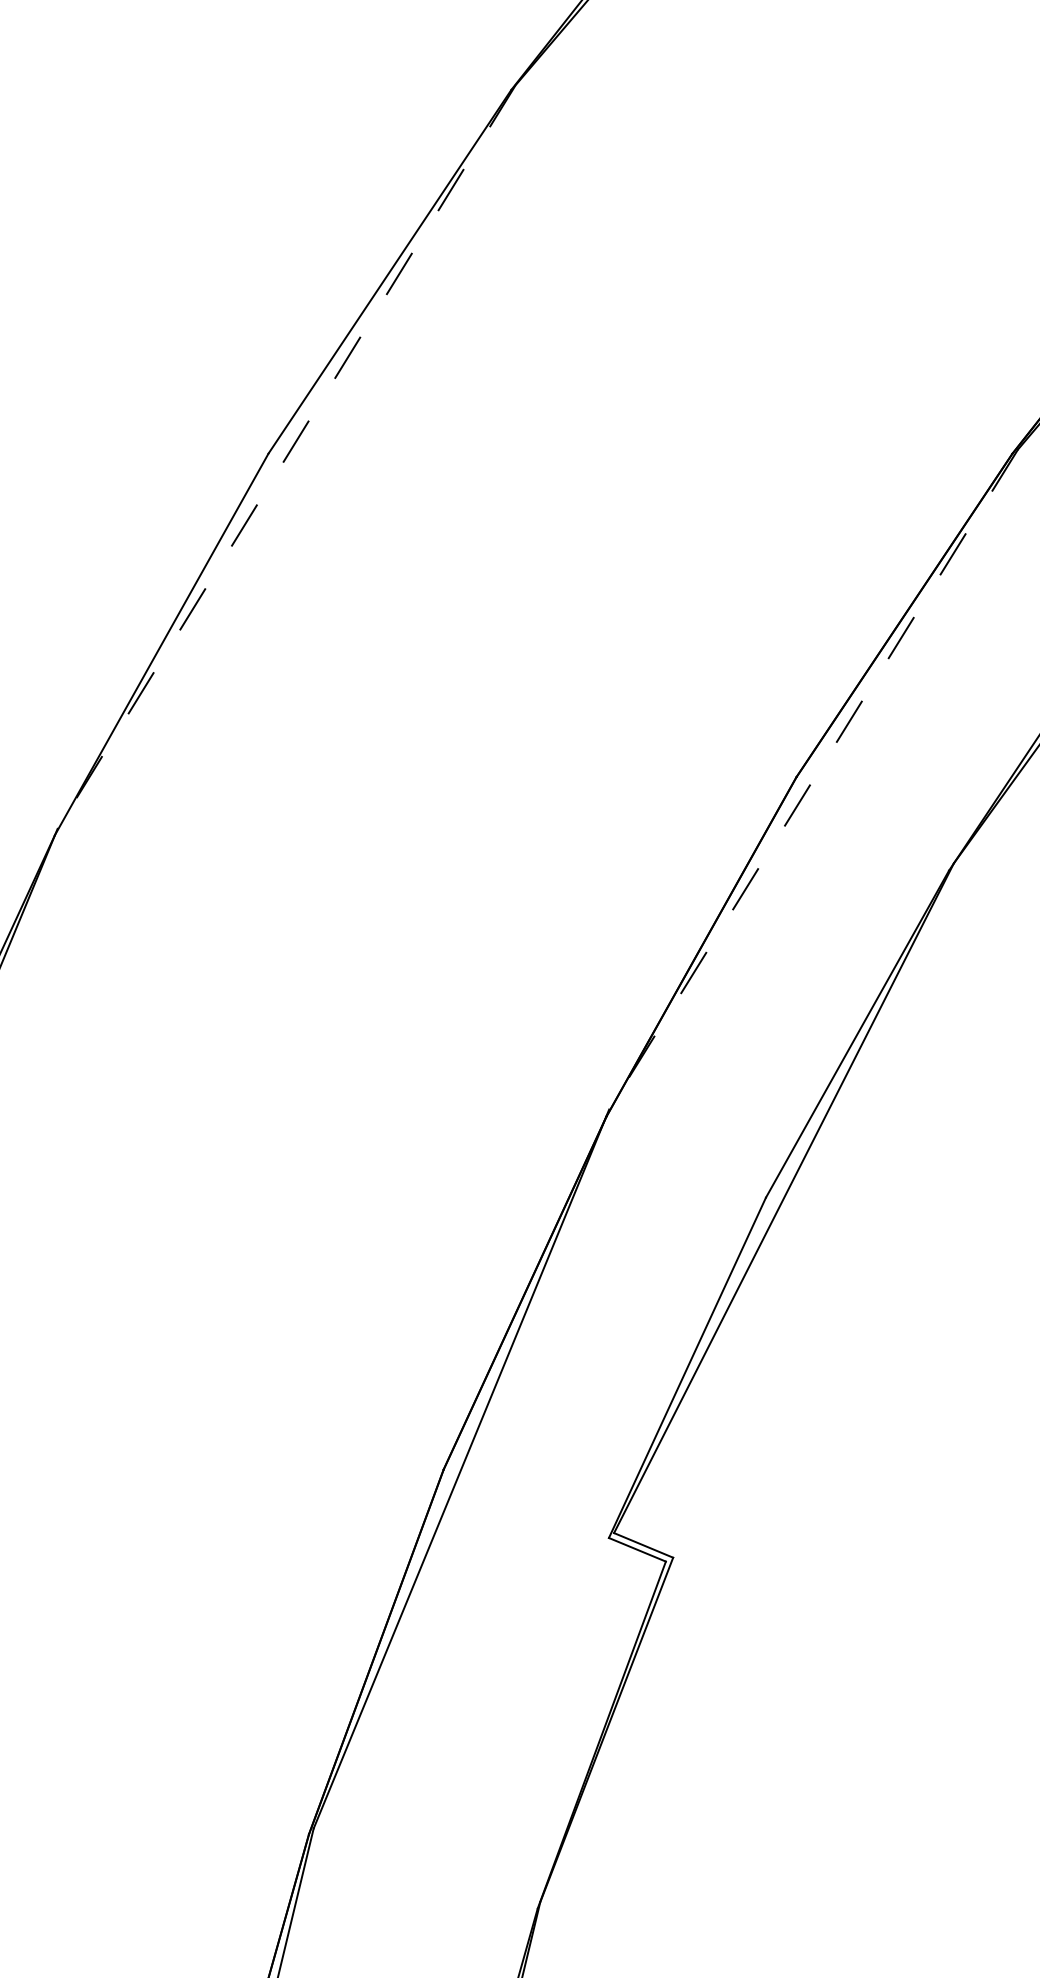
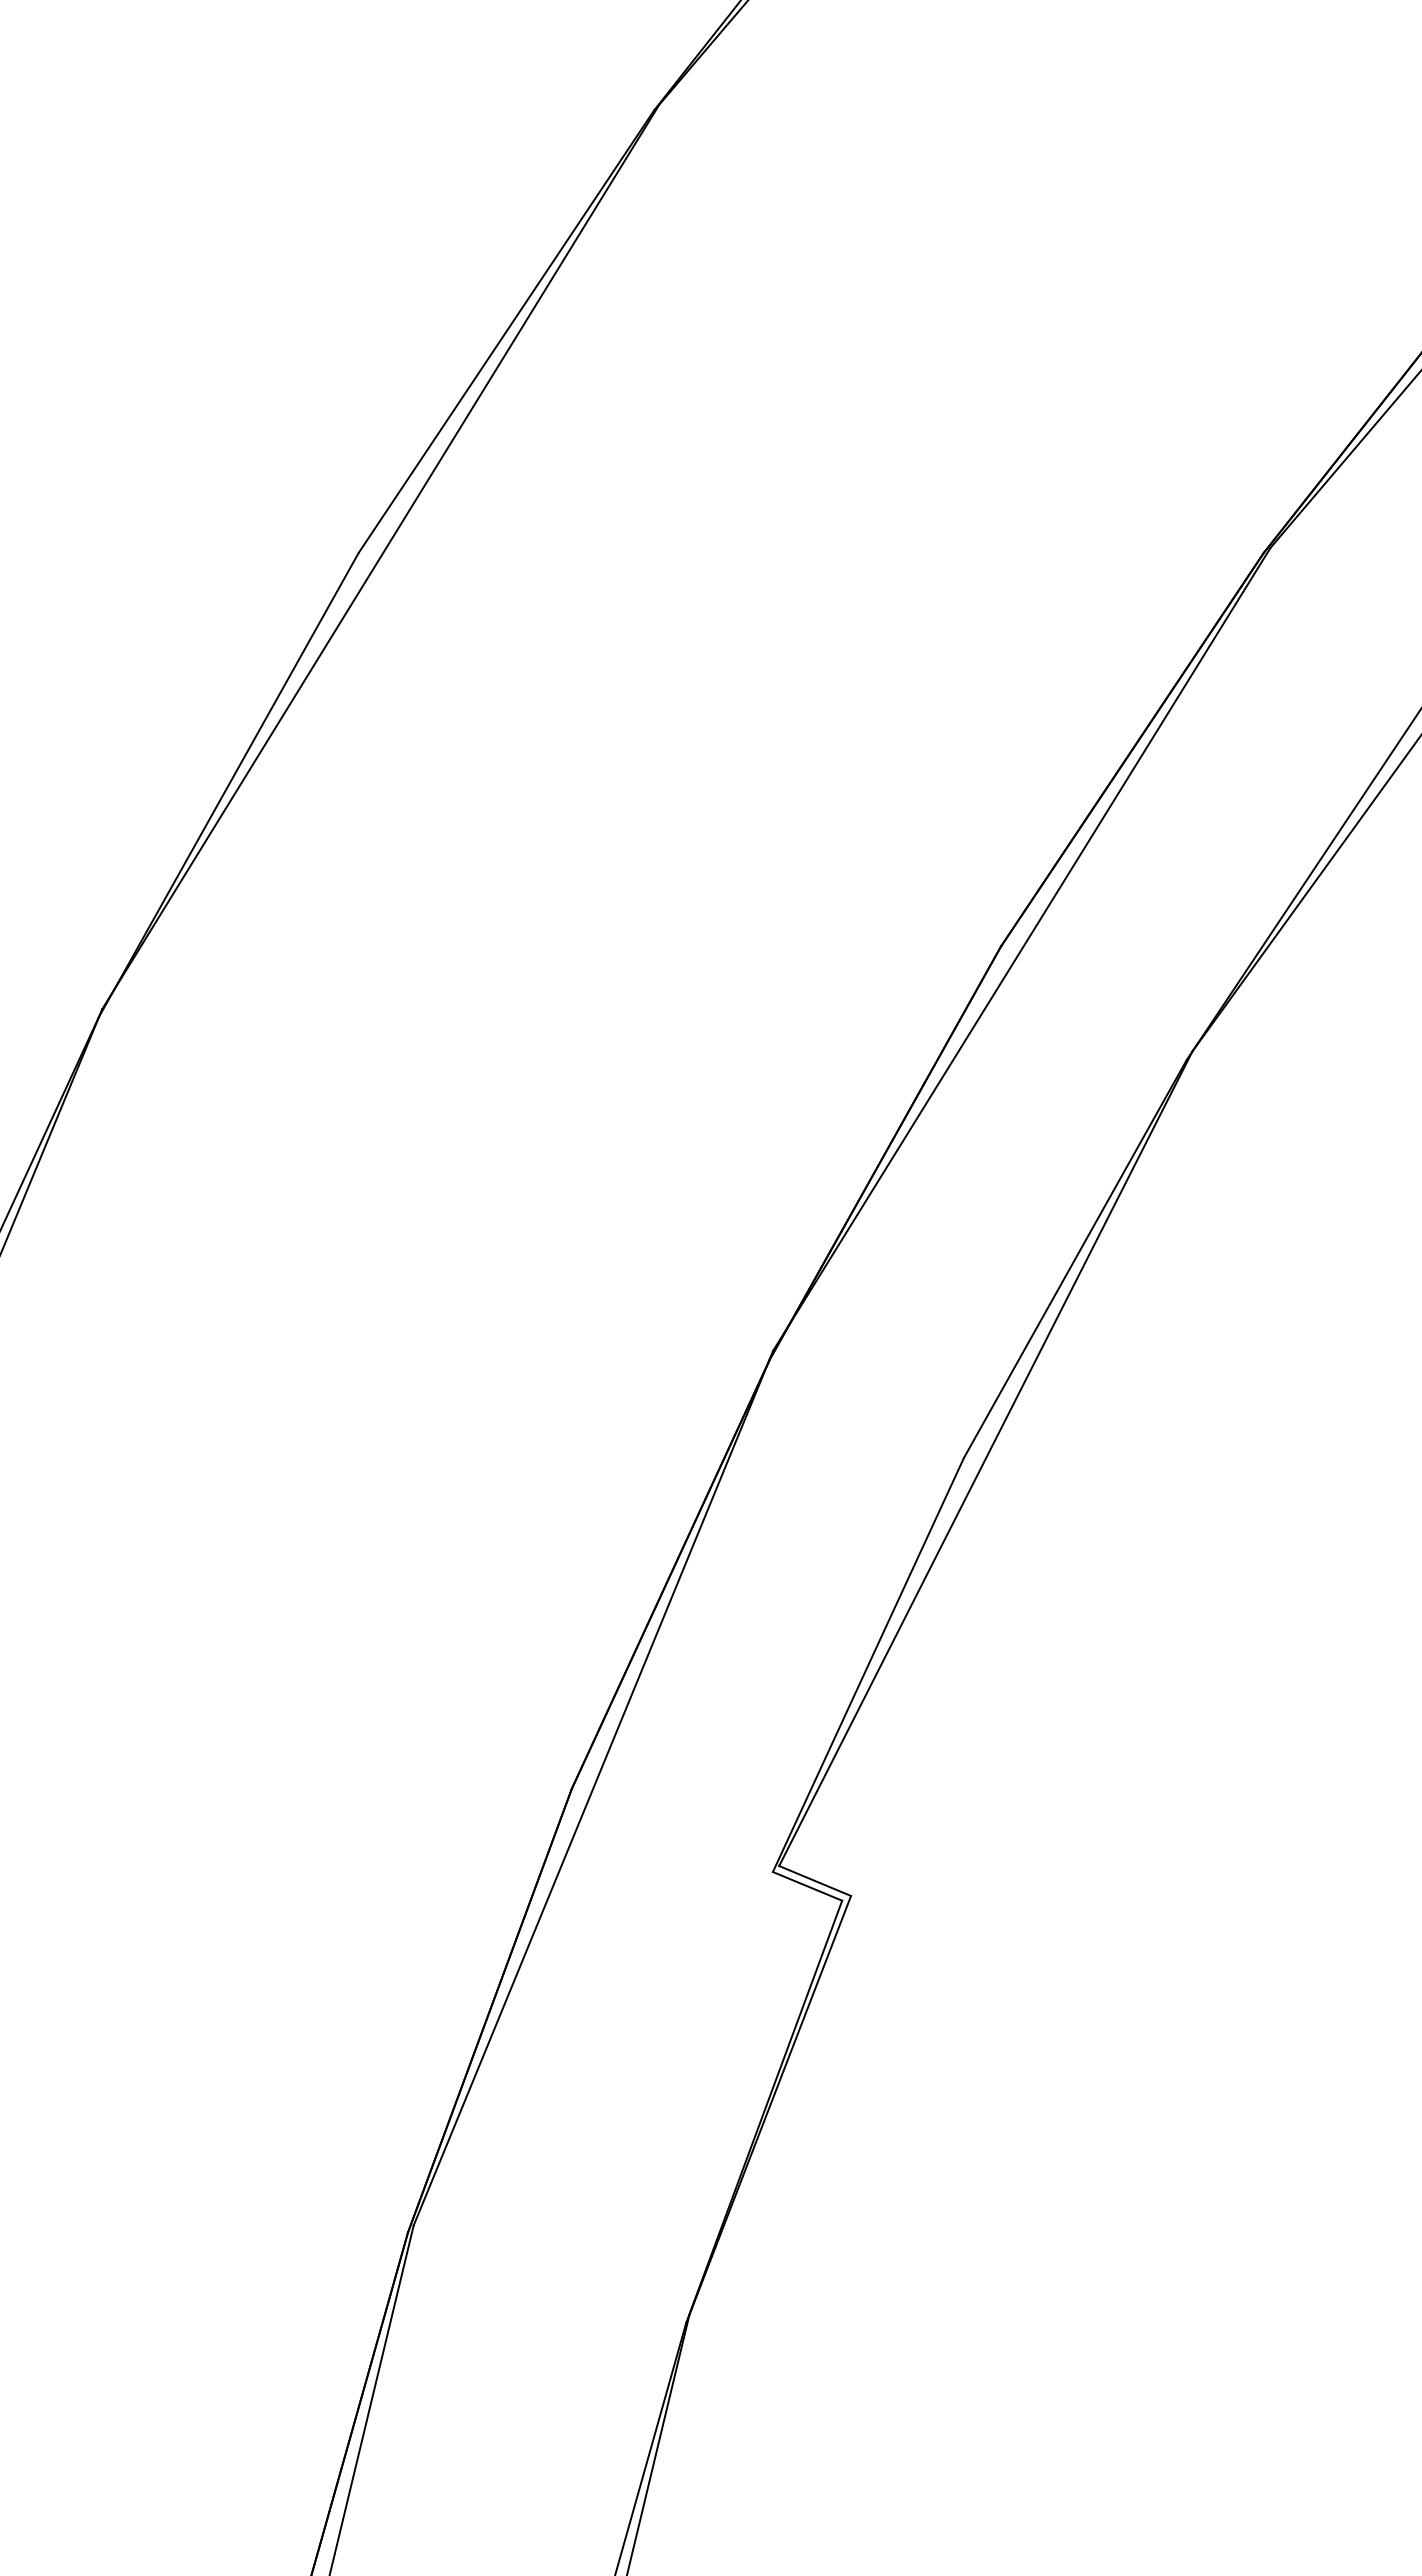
line: (286, 457) -> (380, 557), dashed -> solid
line: (813, 779) -> (1021, 949), dashed -> solid

